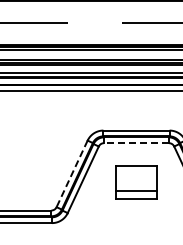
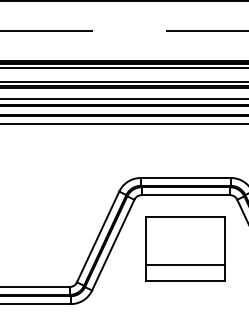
line: (136, 143) -> (185, 195), dashed -> solid
line: (72, 173) -> (98, 236), dashed -> solid
part: (136, 182) -> (185, 248), size x1.43

